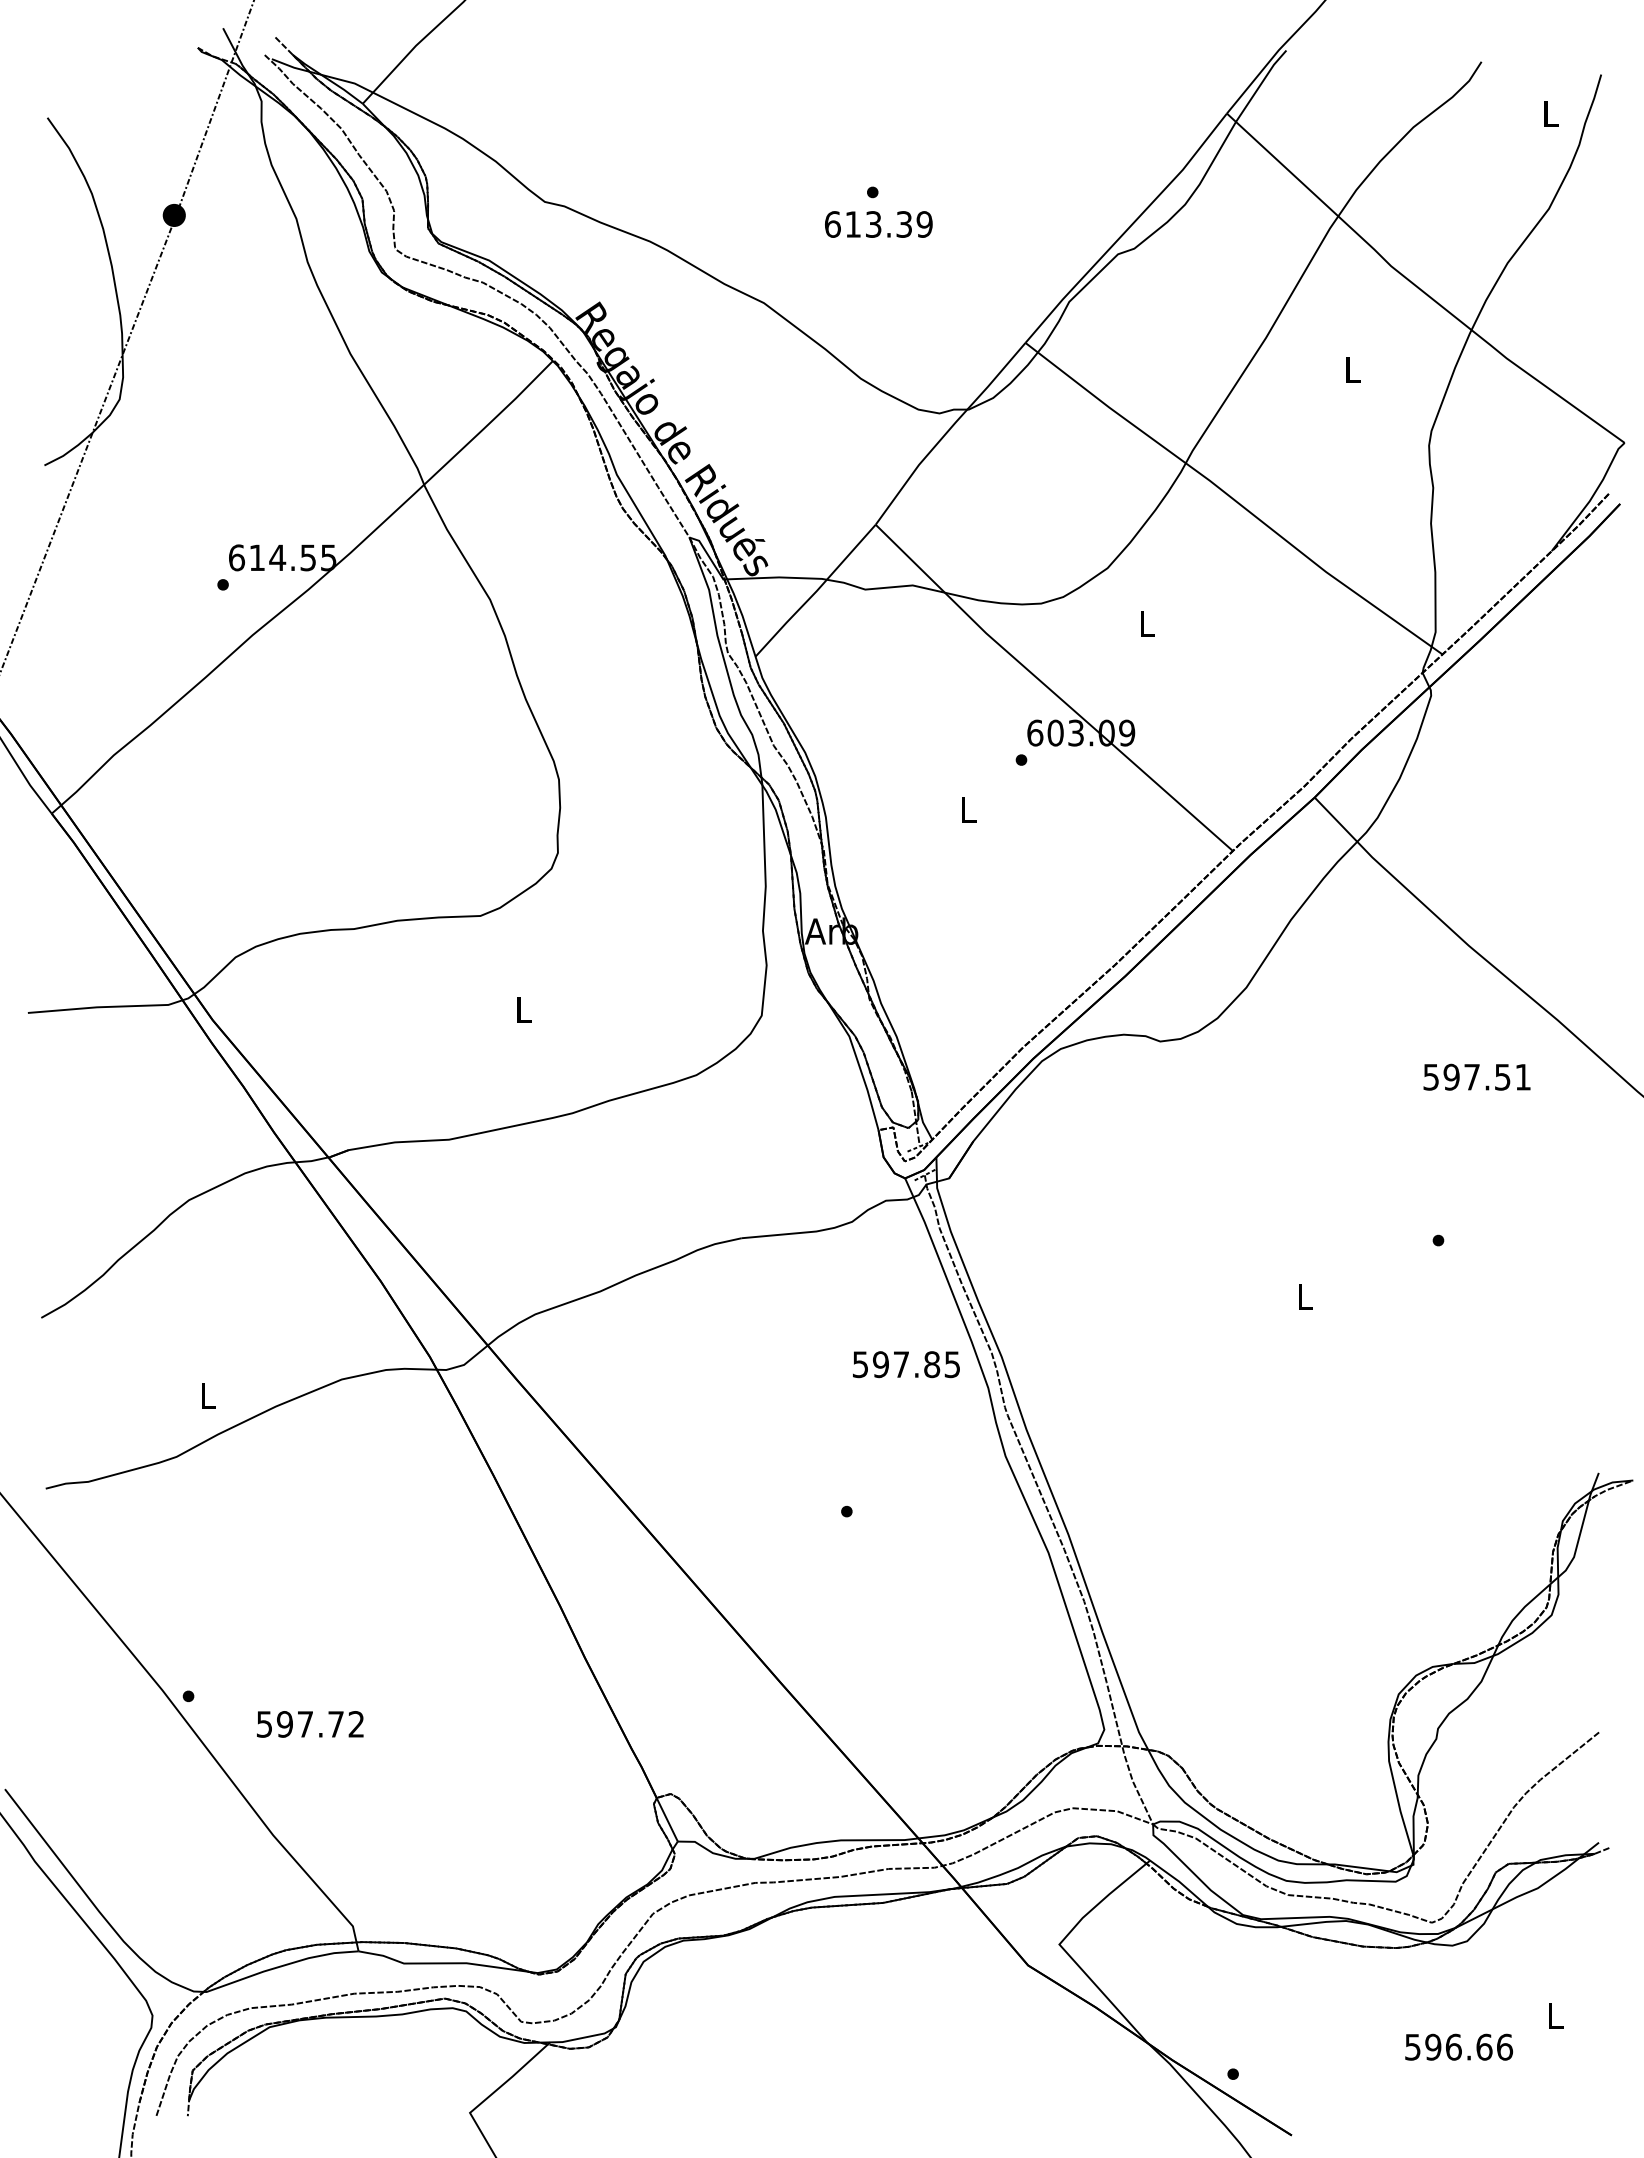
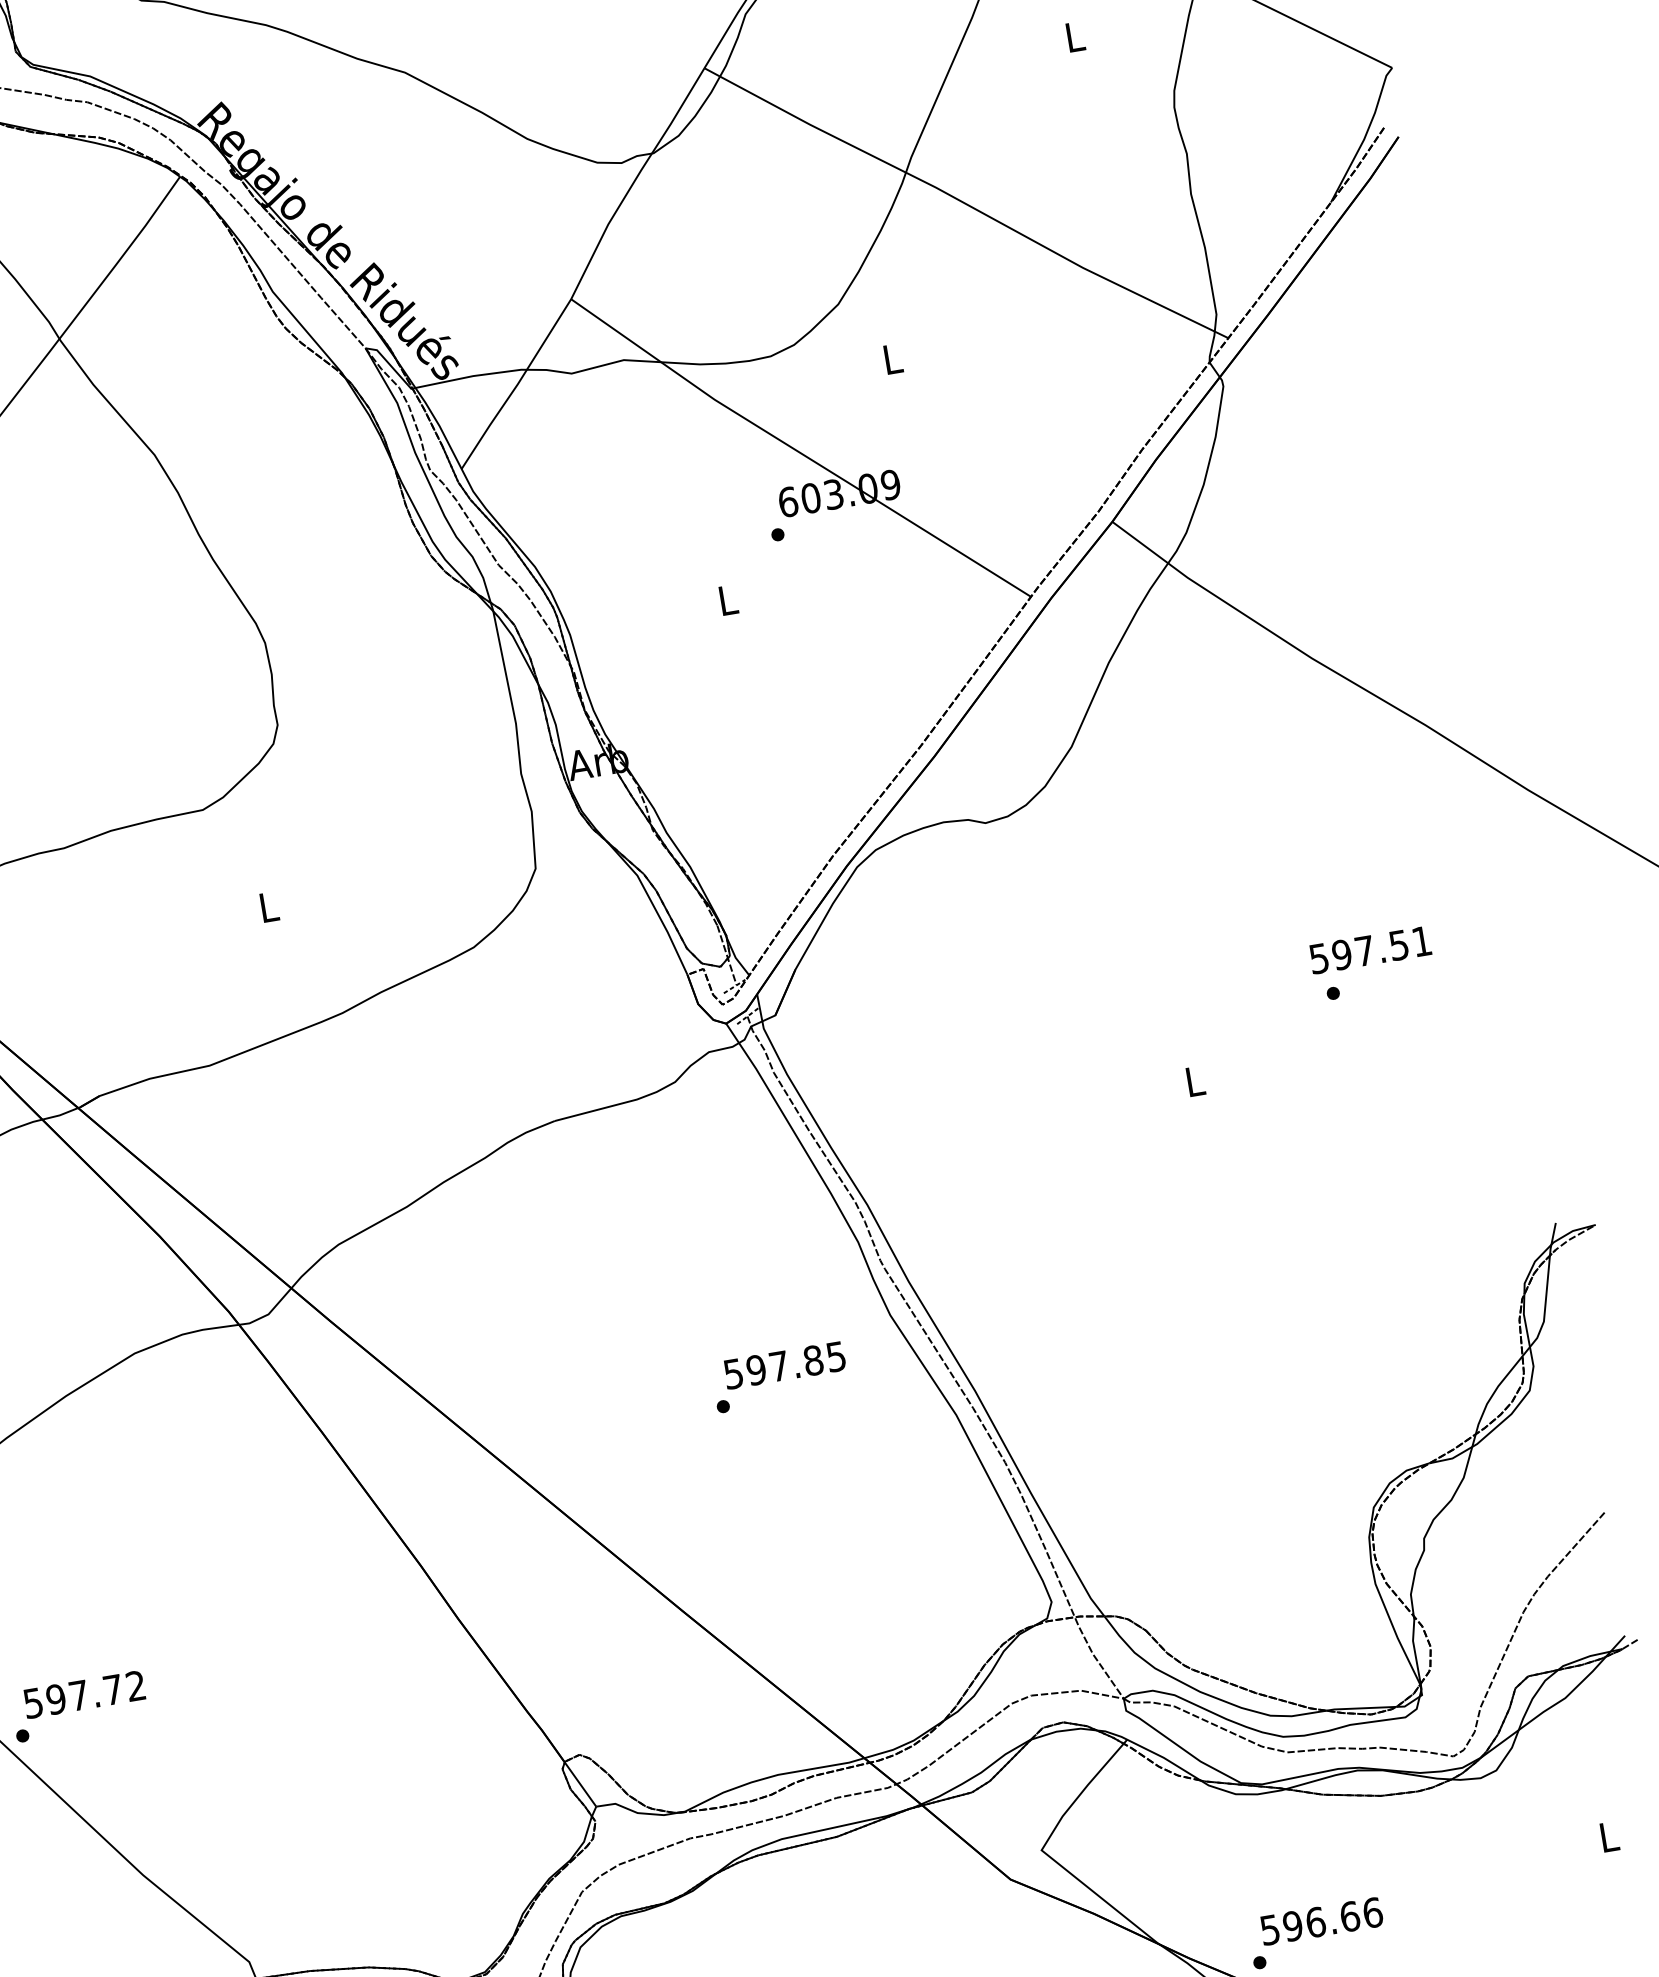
text: (1476, 1076) -> (1369, 949), moved
text: (906, 1364) -> (784, 1365), moved
text: (310, 1724) -> (84, 1694), moved
text: (1458, 2046) -> (1320, 1920), moved

